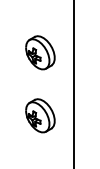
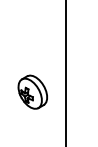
part: (40, 52) -> (32, 28), removed

